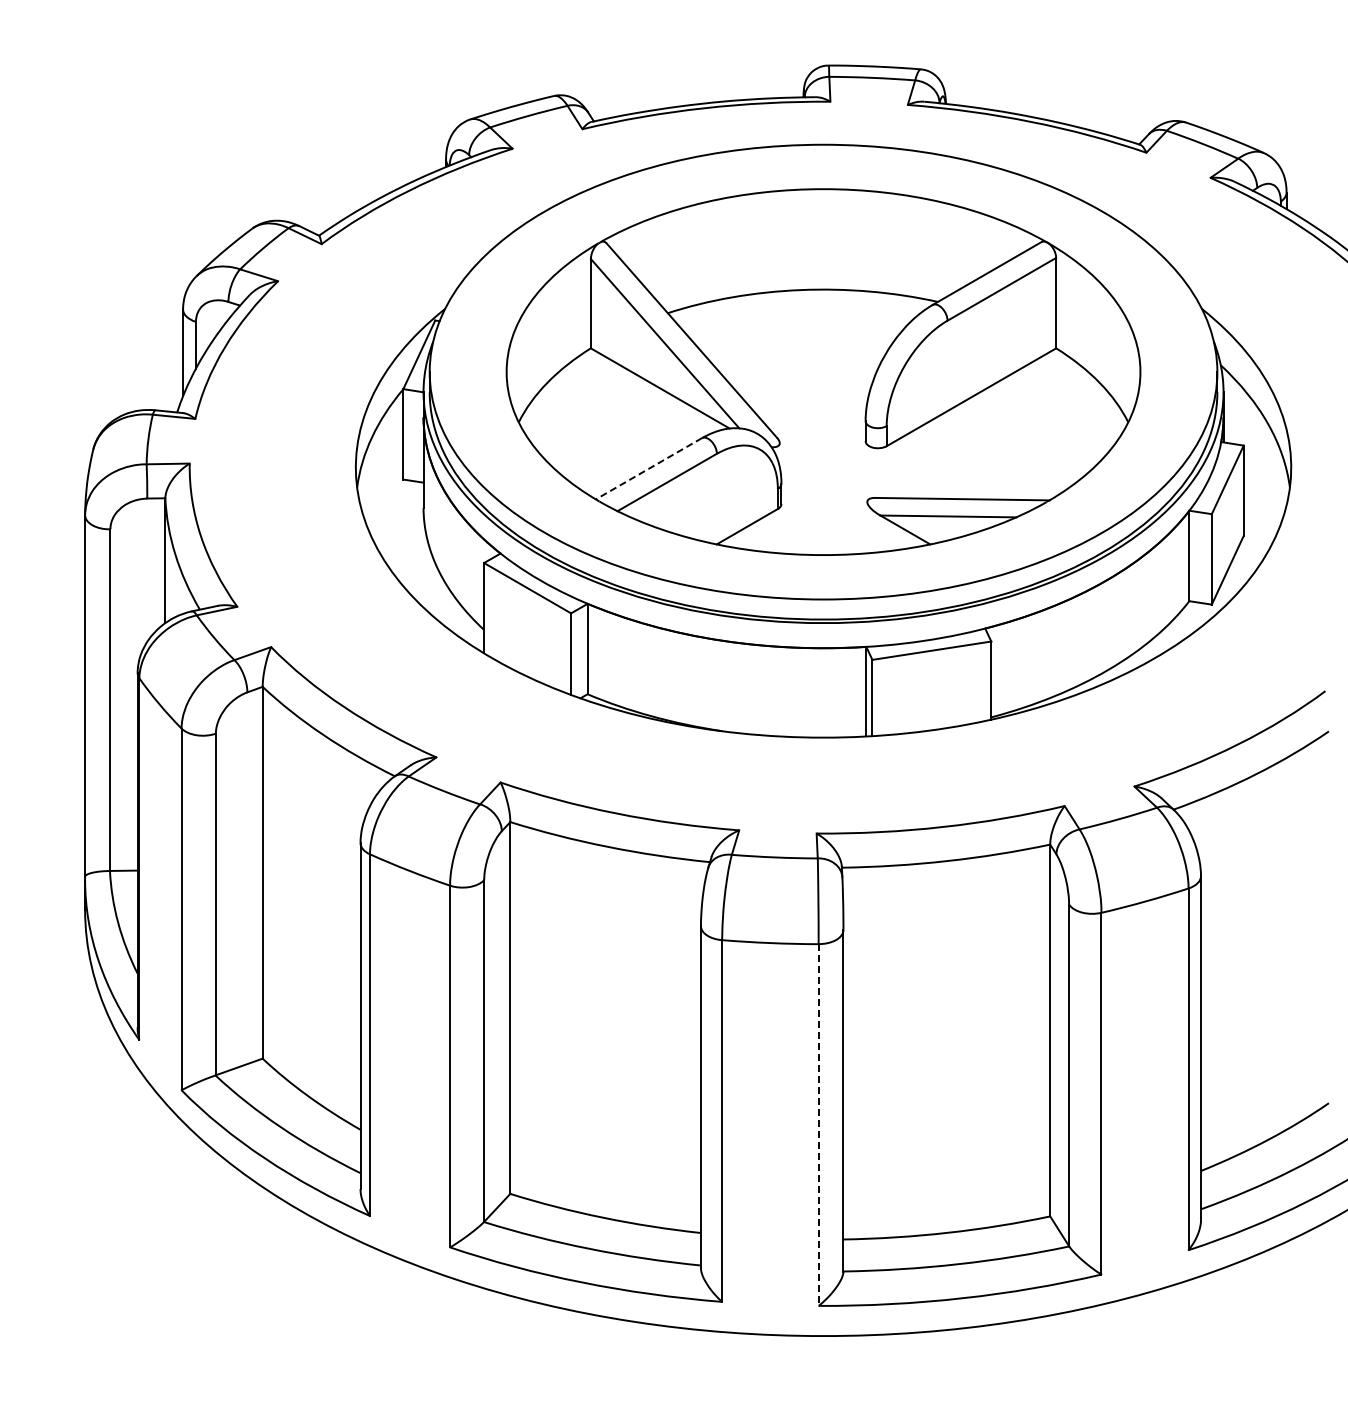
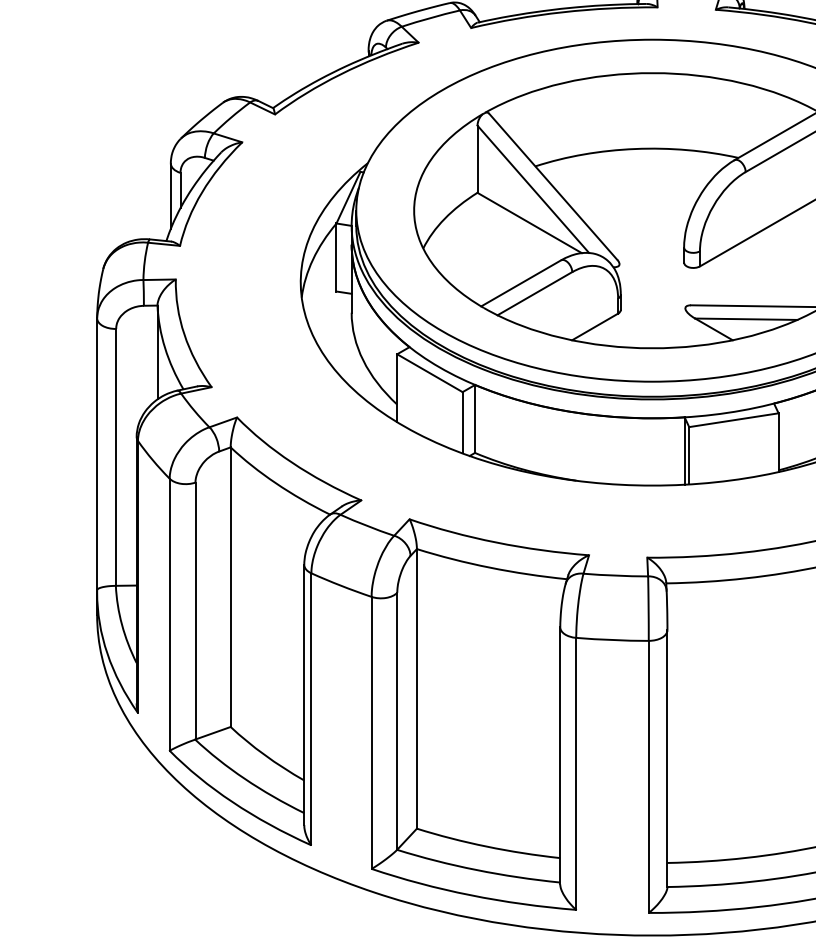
line: (648, 469) -> (520, 283), dashed -> solid
line: (818, 1125) -> (648, 777), dashed -> solid

